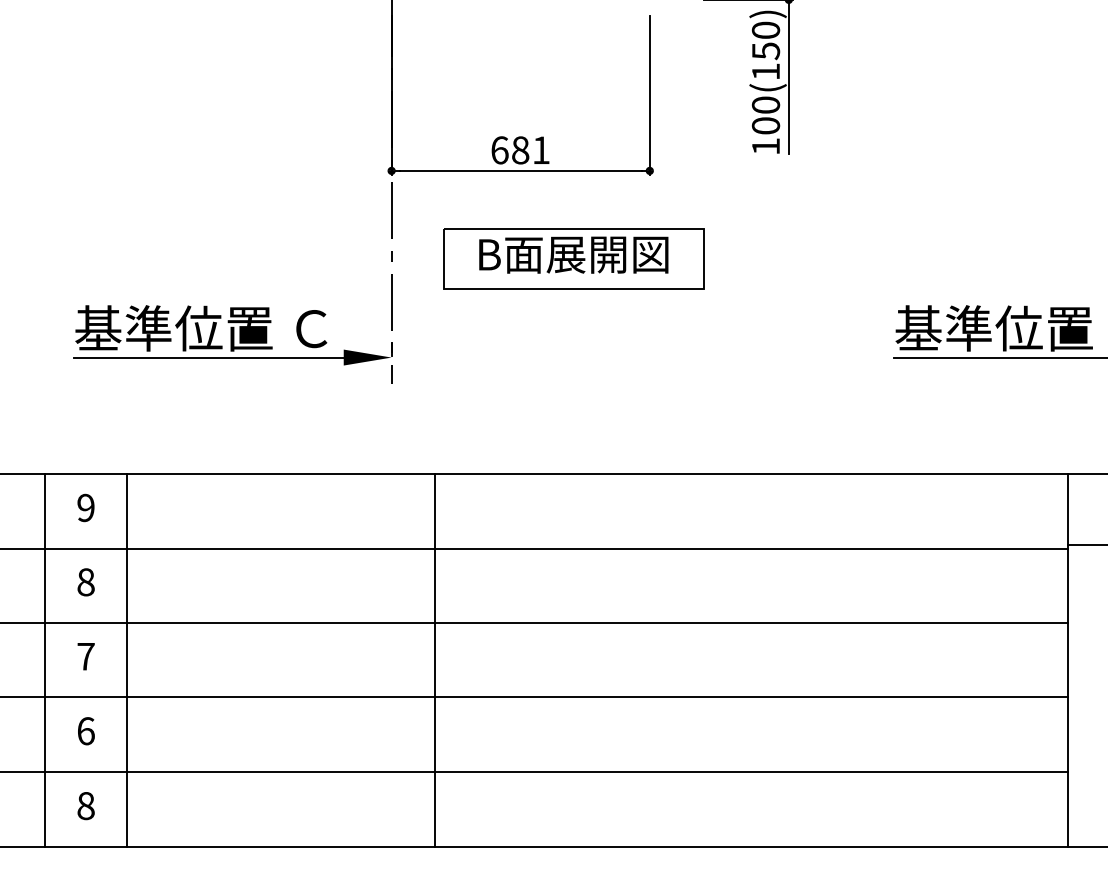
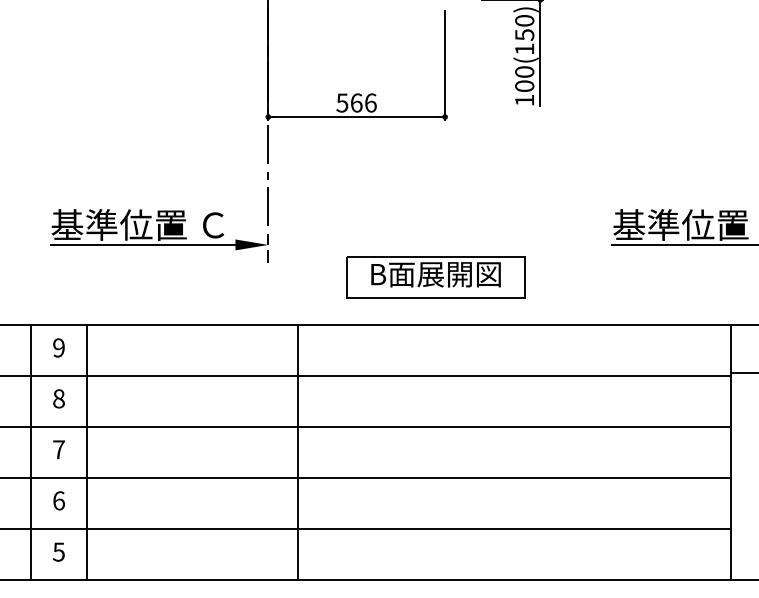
text: (520, 149) -> (356, 102), 681 -> 566
part: (572, 259) -> (435, 277), moved
text: (85, 805) -> (58, 551), 8 -> 5

